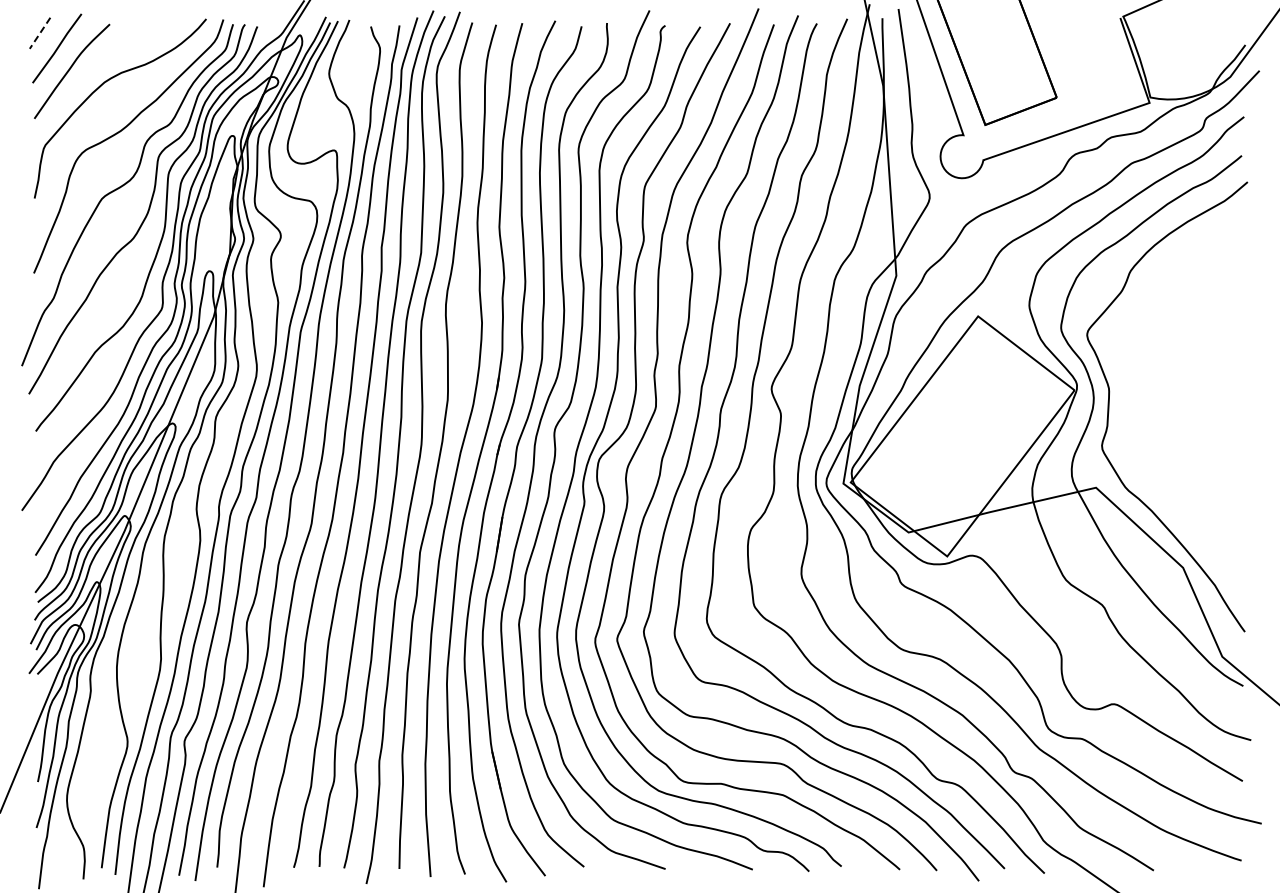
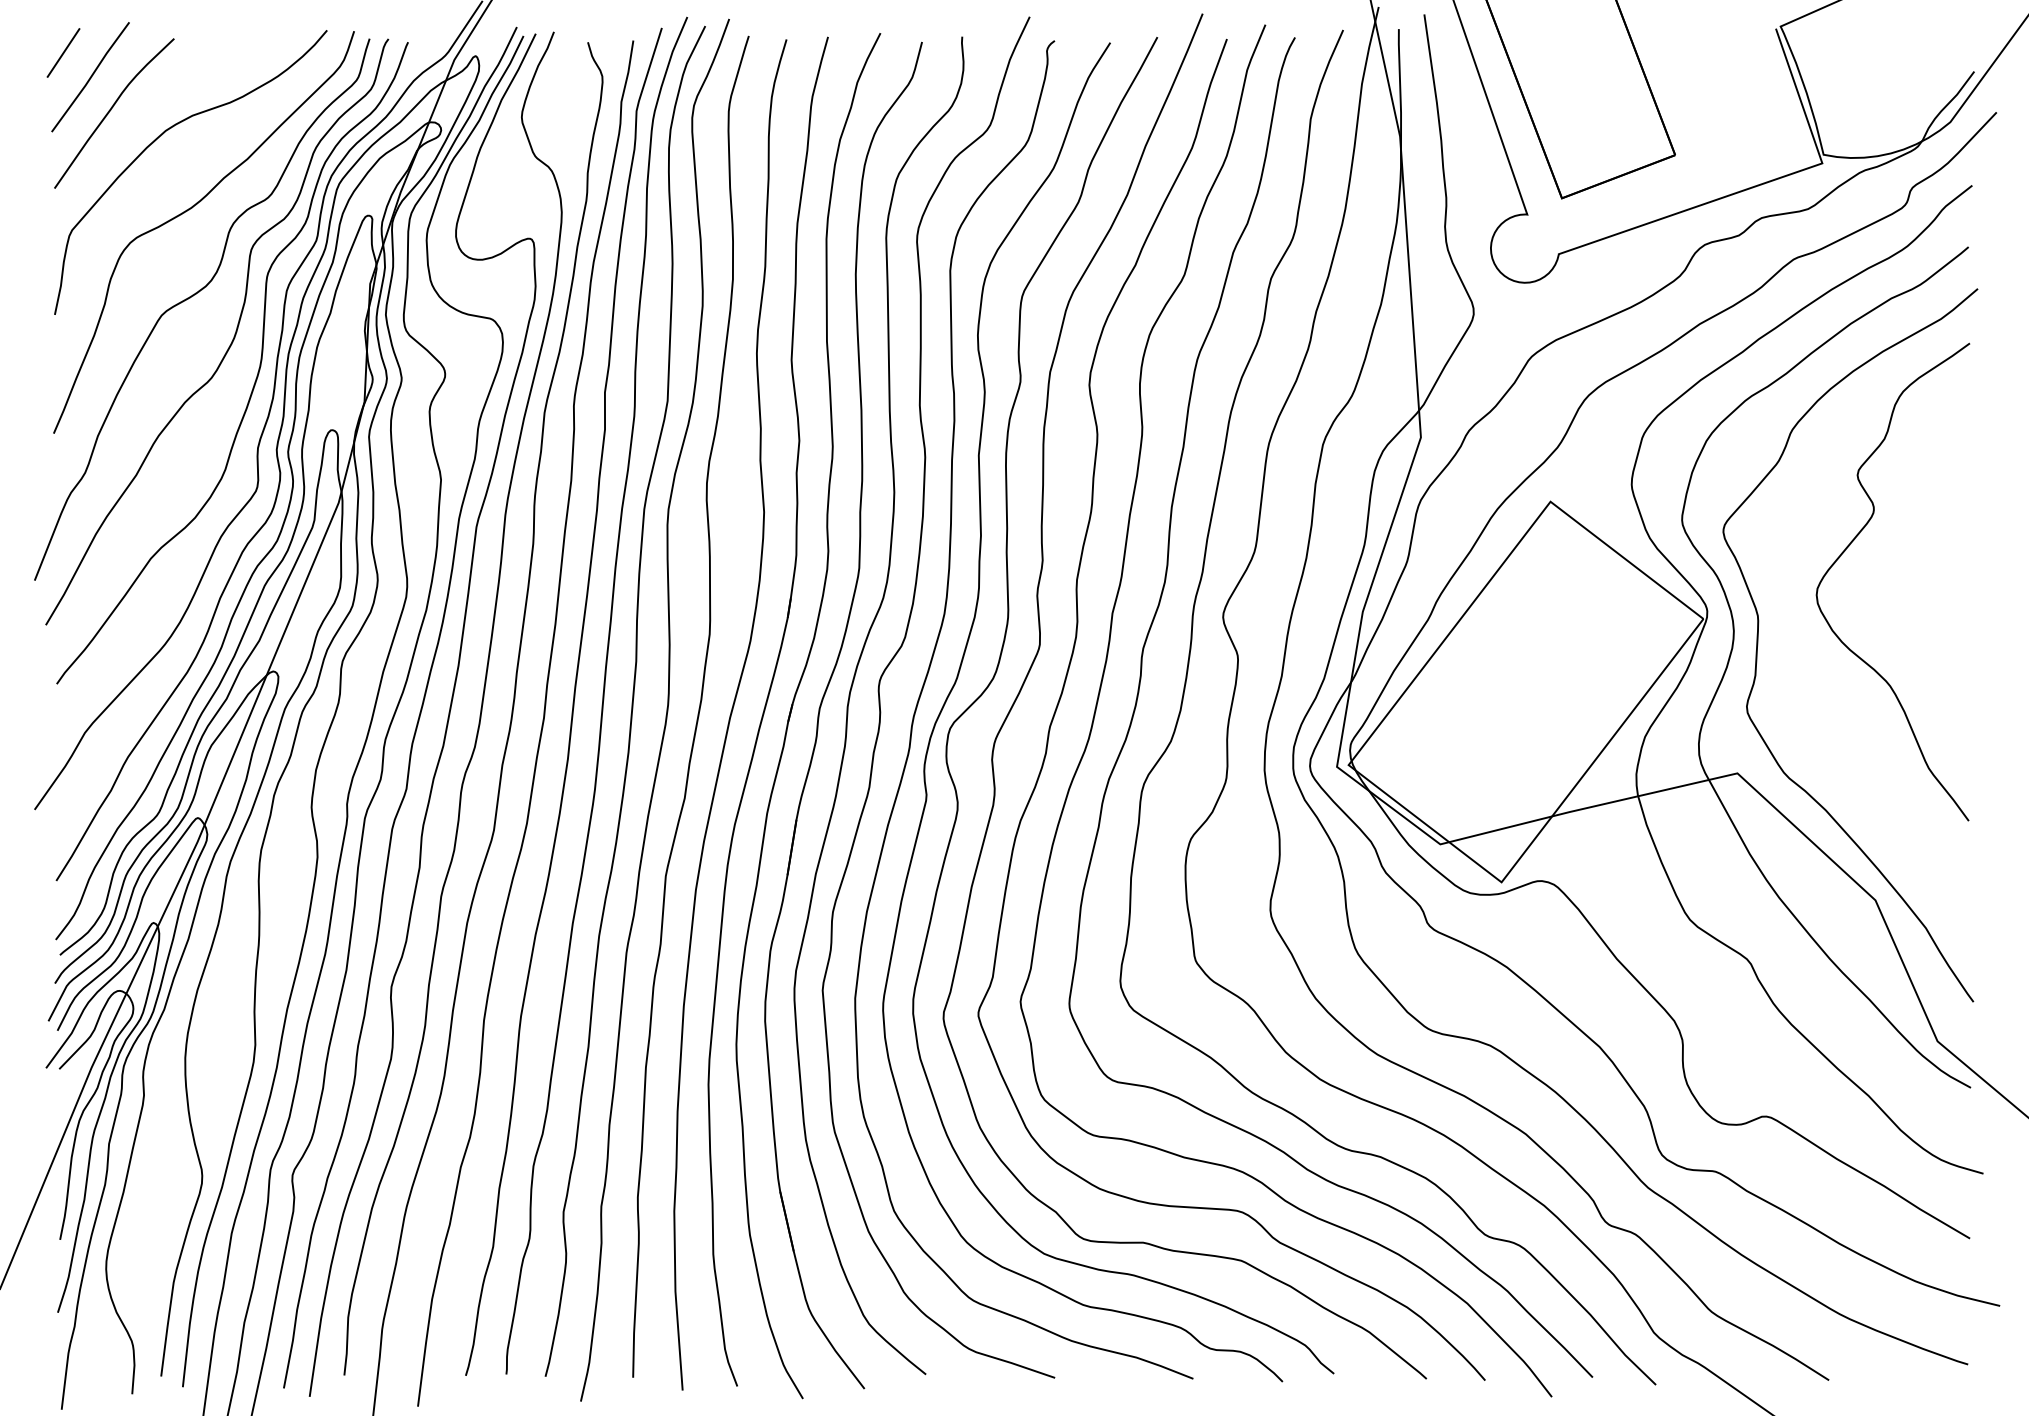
line: (40, 33) -> (64, 53), dashed -> solid
curve: (1167, 344) -> (1850, 546), added

